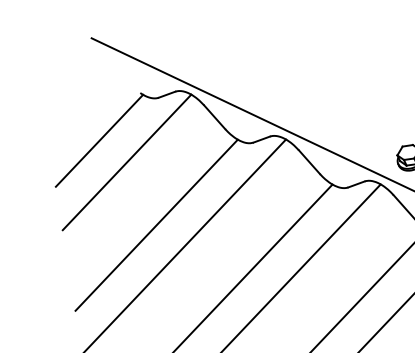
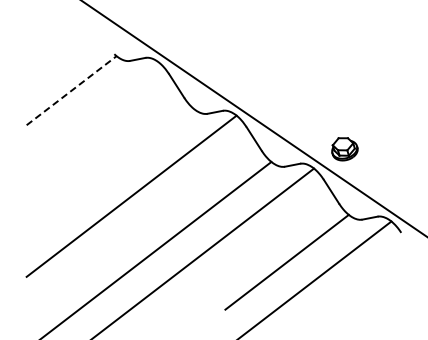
line: (99, 140) -> (71, 90), solid -> dashed
line: (126, 162) -> (92, 113), removed
line: (156, 225) -> (110, 173), removed

